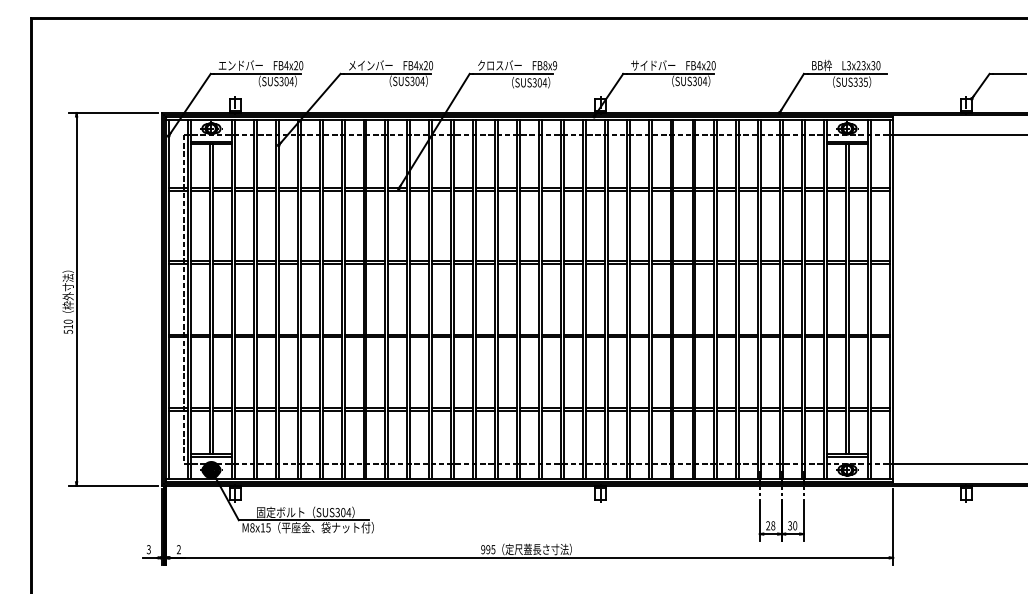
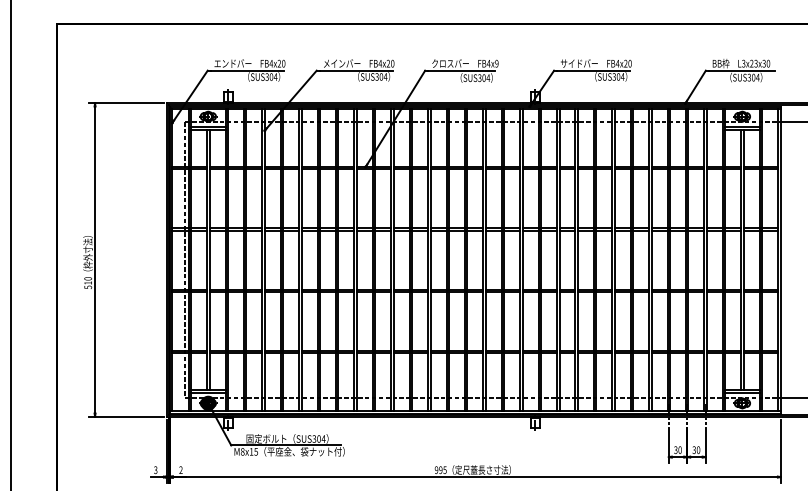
text: (545, 65) -> (488, 63), FB8x9 -> FB4x9
text: (862, 81) -> (755, 77), SUS335 -> SUS304
text: (770, 526) -> (677, 450), 28 -> 30

